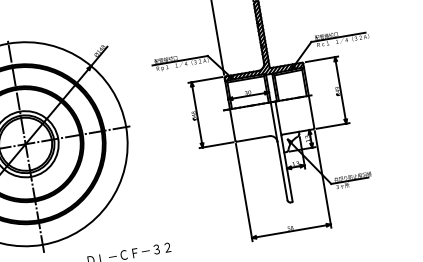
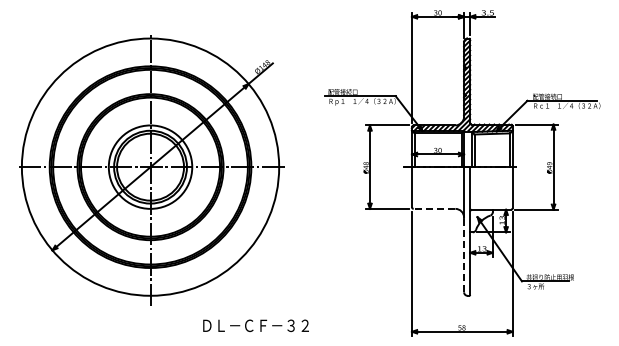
line: (253, 138) -> (434, 208), solid -> dashed
line: (282, 170) -> (464, 254), solid -> dashed

